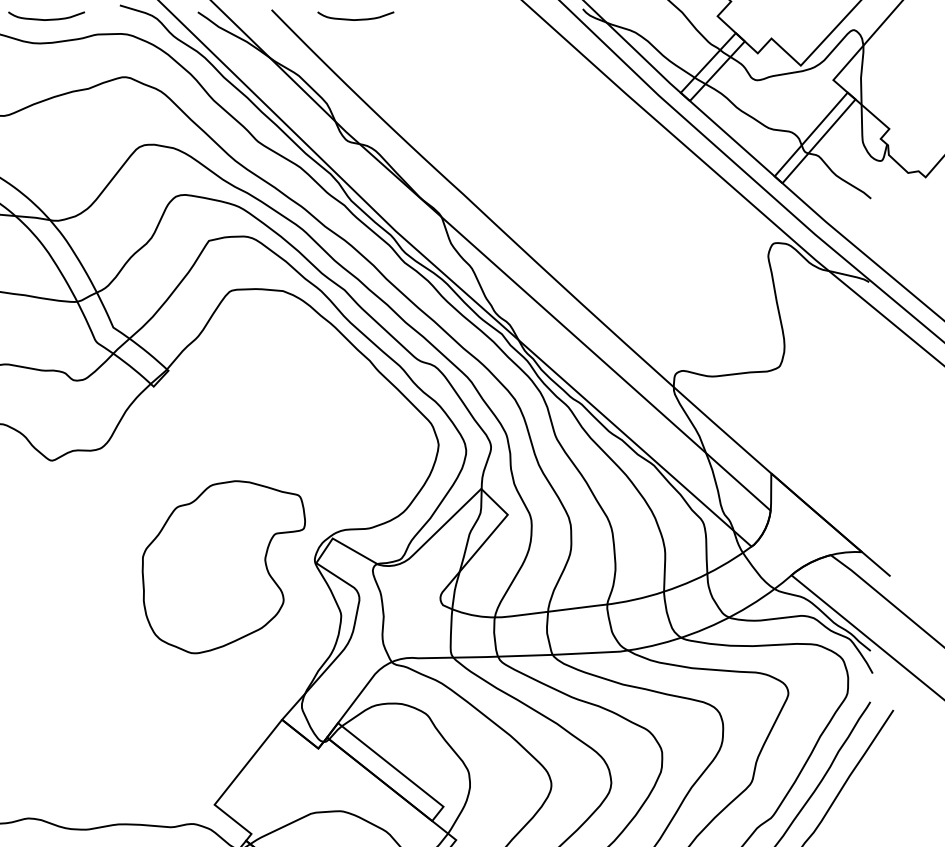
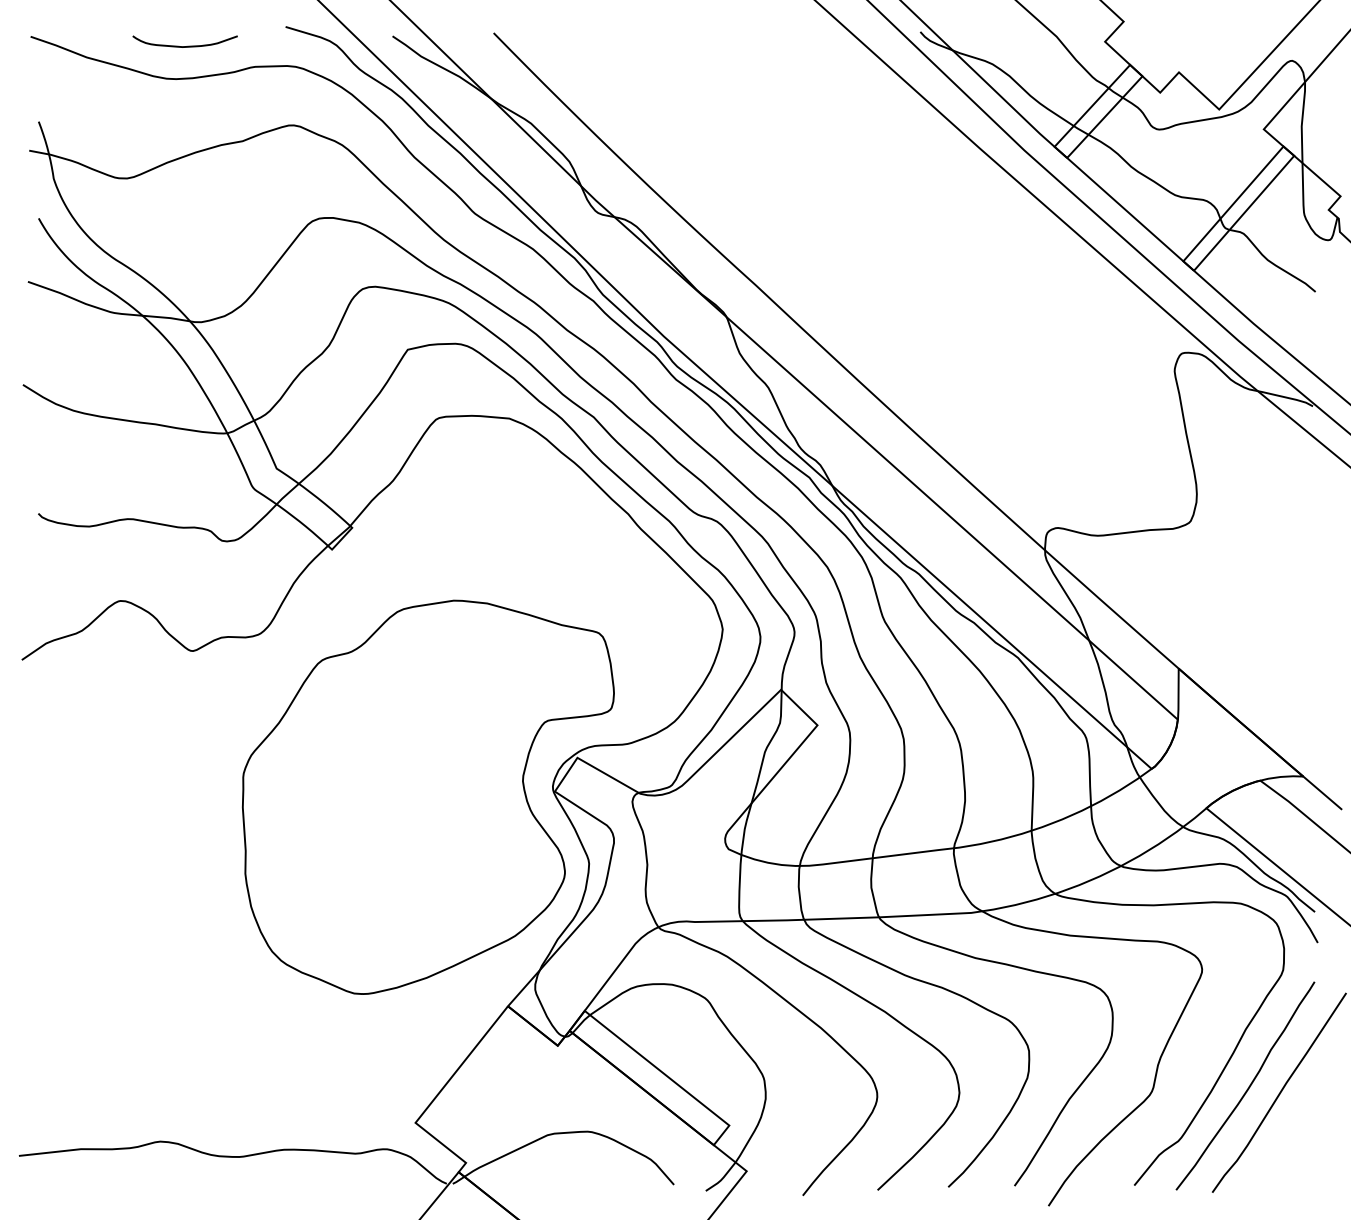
curve: (357, 18) -> (611, 45), removed
part: (223, 566) -> (427, 796), size x1.67

